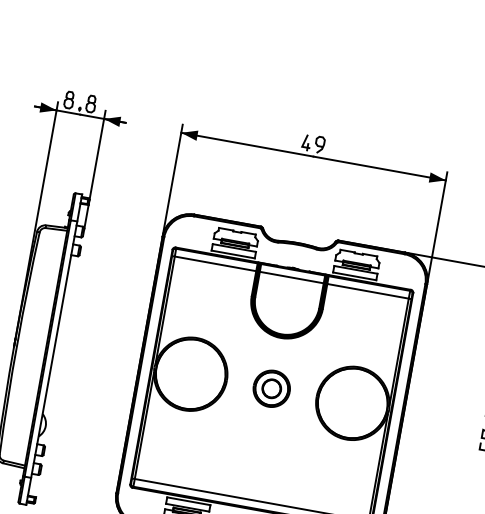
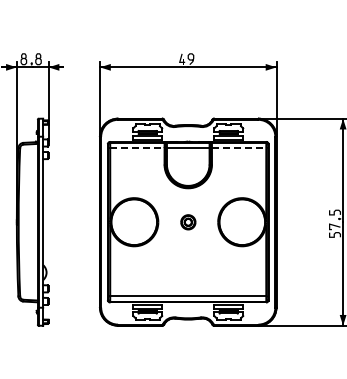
line: (215, 264) -> (137, 148), solid -> dashed
line: (368, 292) -> (239, 148), solid -> dashed
part: (272, 389) -> (188, 222), size x0.6

